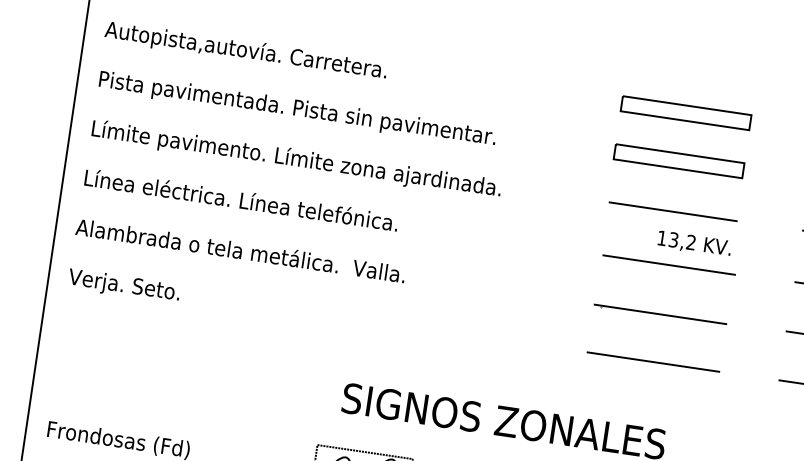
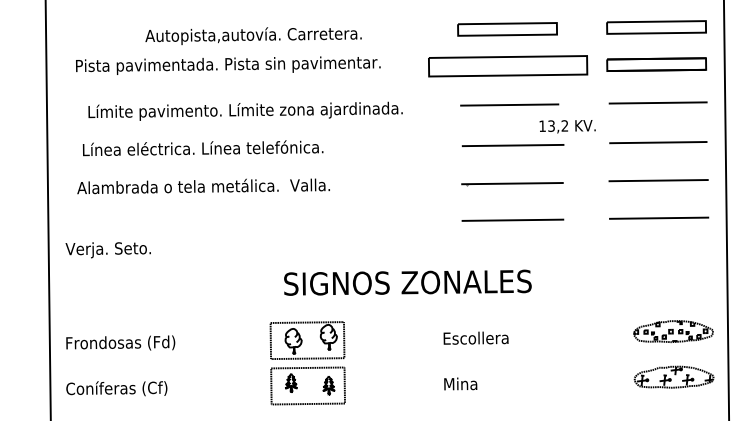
text: (246, 50) -> (253, 35), moved
text: (297, 109) -> (228, 65), moved
text: (296, 158) -> (245, 110), moved
part: (678, 161) -> (507, 66), size x1.6
text: (240, 200) -> (202, 148), moved
text: (694, 243) -> (567, 126), moved
text: (240, 250) -> (203, 186), moved
text: (123, 286) -> (107, 250), moved

